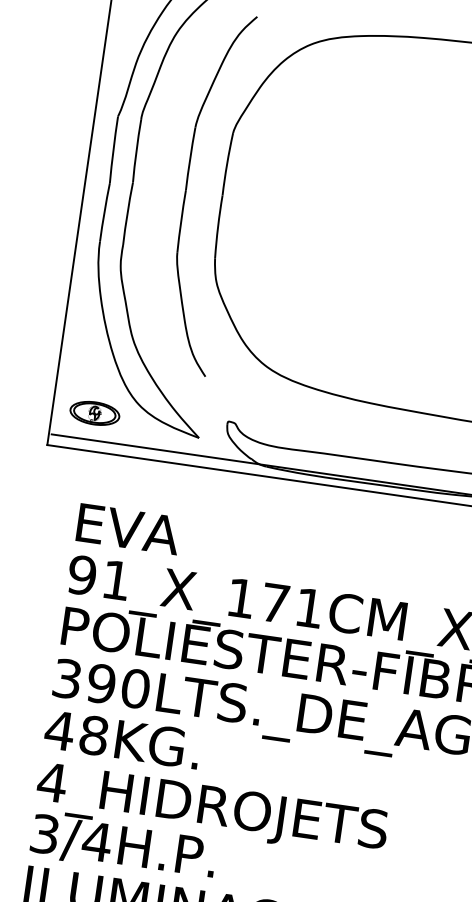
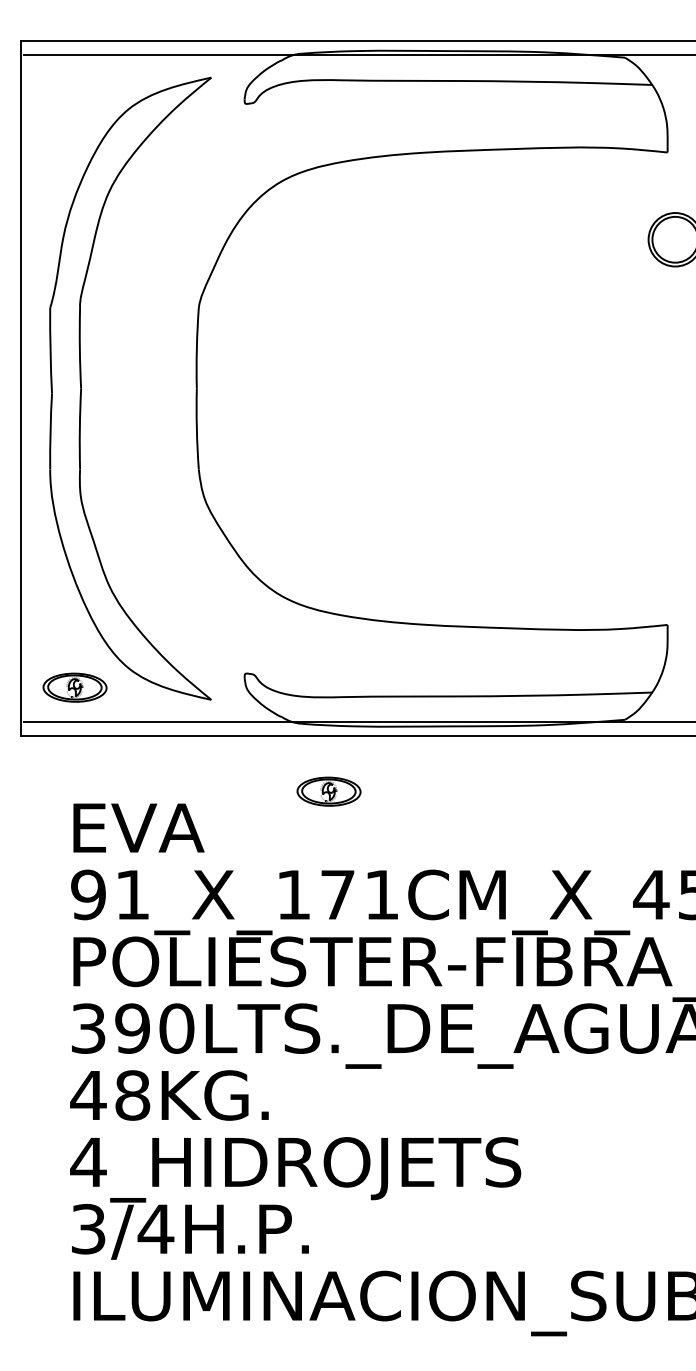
part: (186, 190) -> (150, 388), removed
part: (279, 522) -> (328, 791), added

